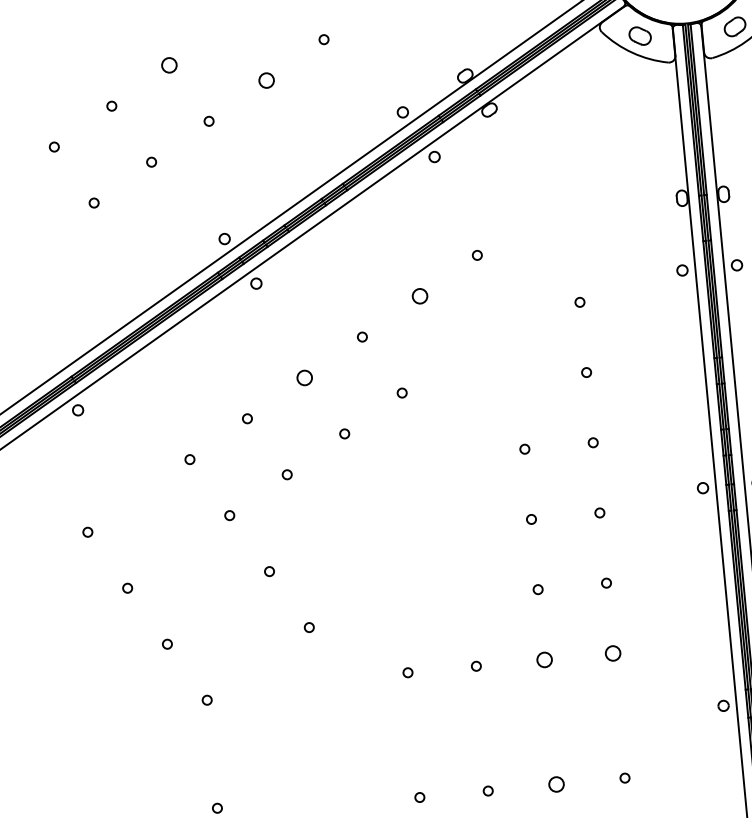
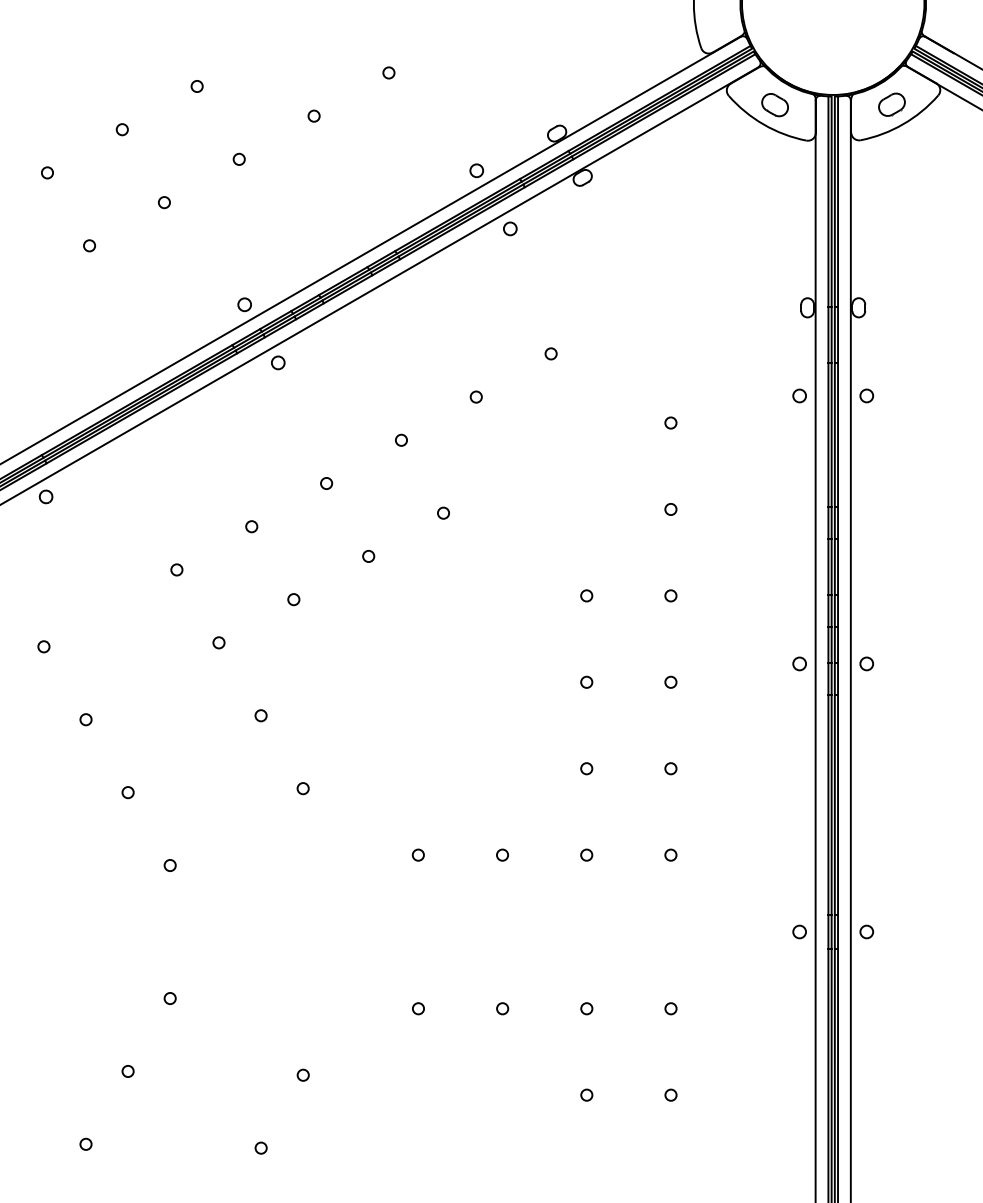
circle: (168, 65) -> (196, 86), size x0.62
circle: (266, 80) -> (313, 115), size x0.62
circle: (419, 295) -> (475, 396), size x0.62
circle: (304, 377) -> (326, 483), size x0.62
circle: (612, 652) -> (670, 854), size x0.62
circle: (544, 659) -> (586, 854), size x0.62
circle: (556, 784) -> (586, 1008), size x0.62

